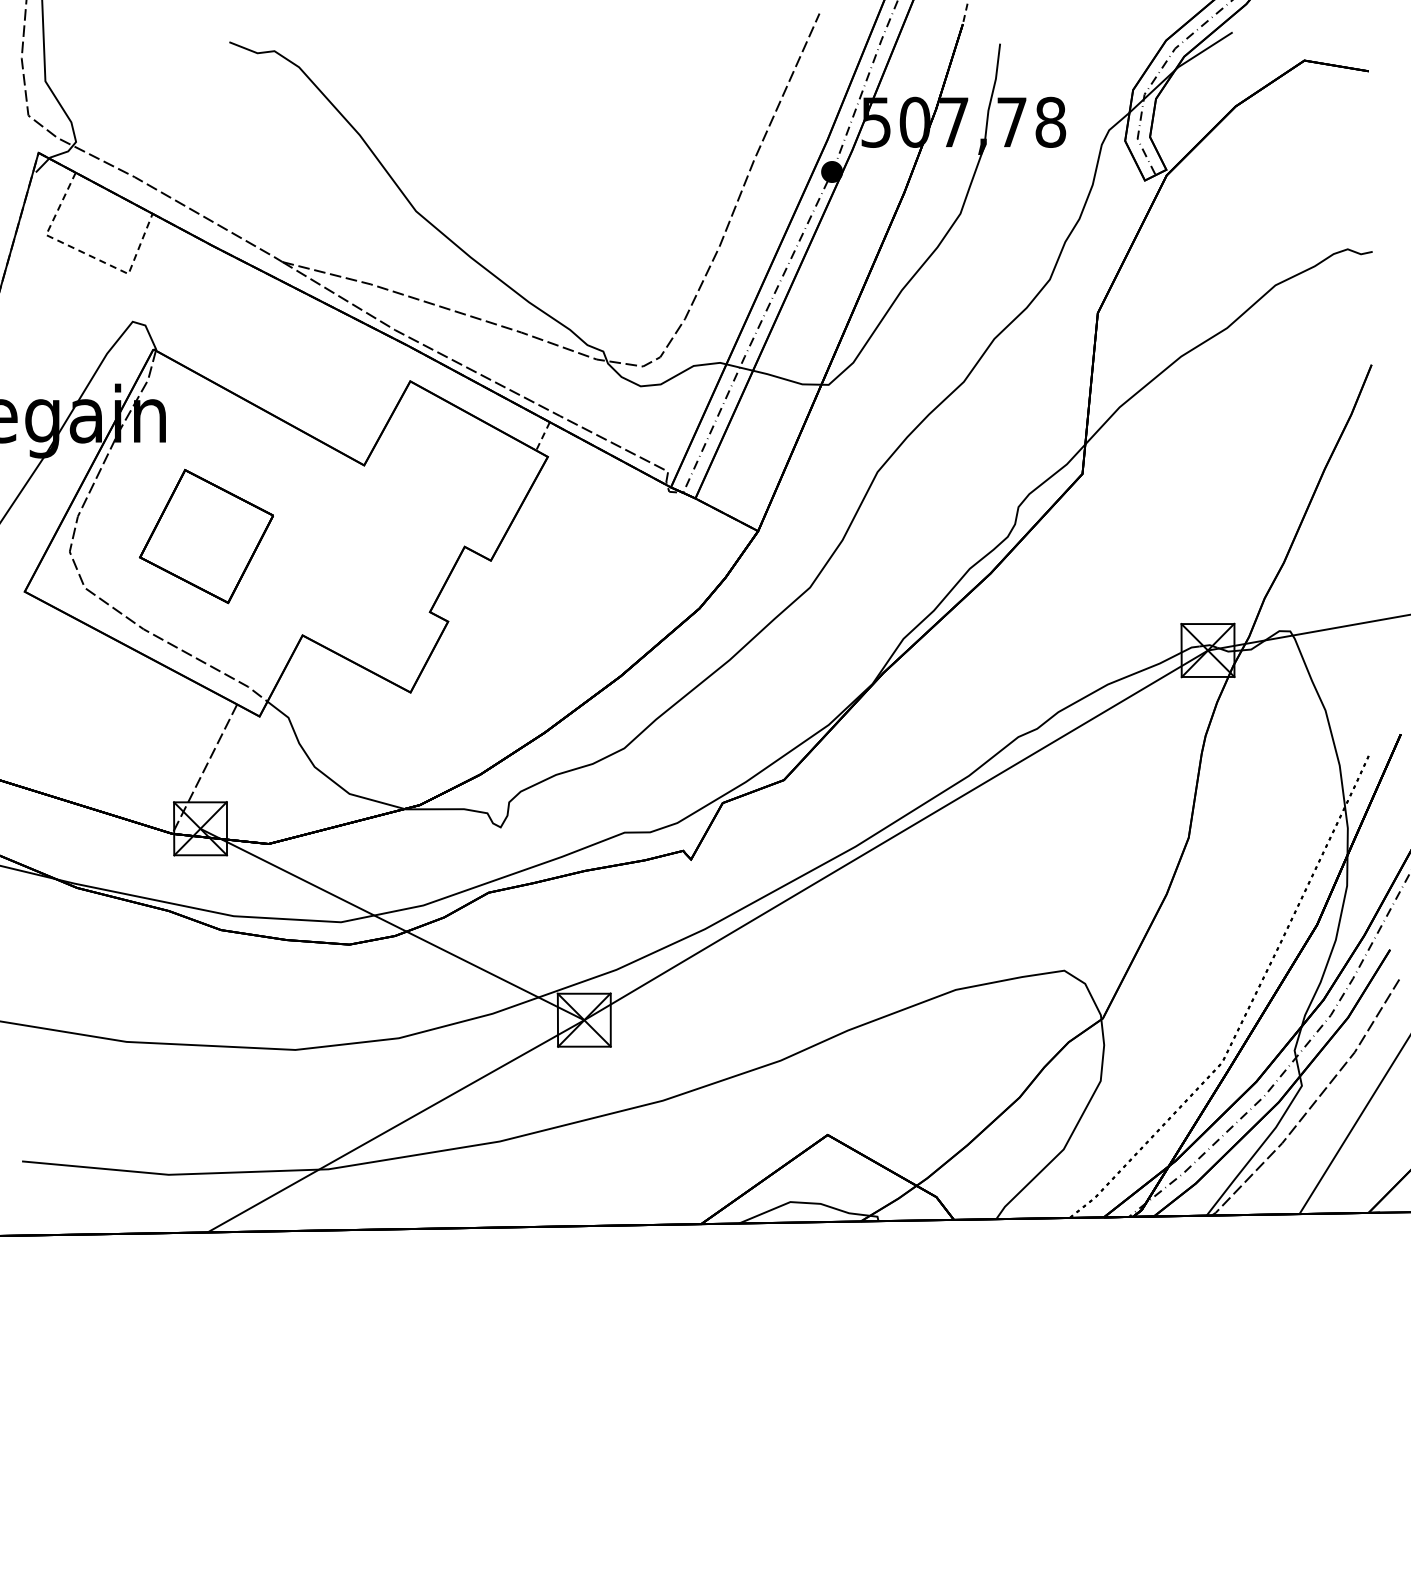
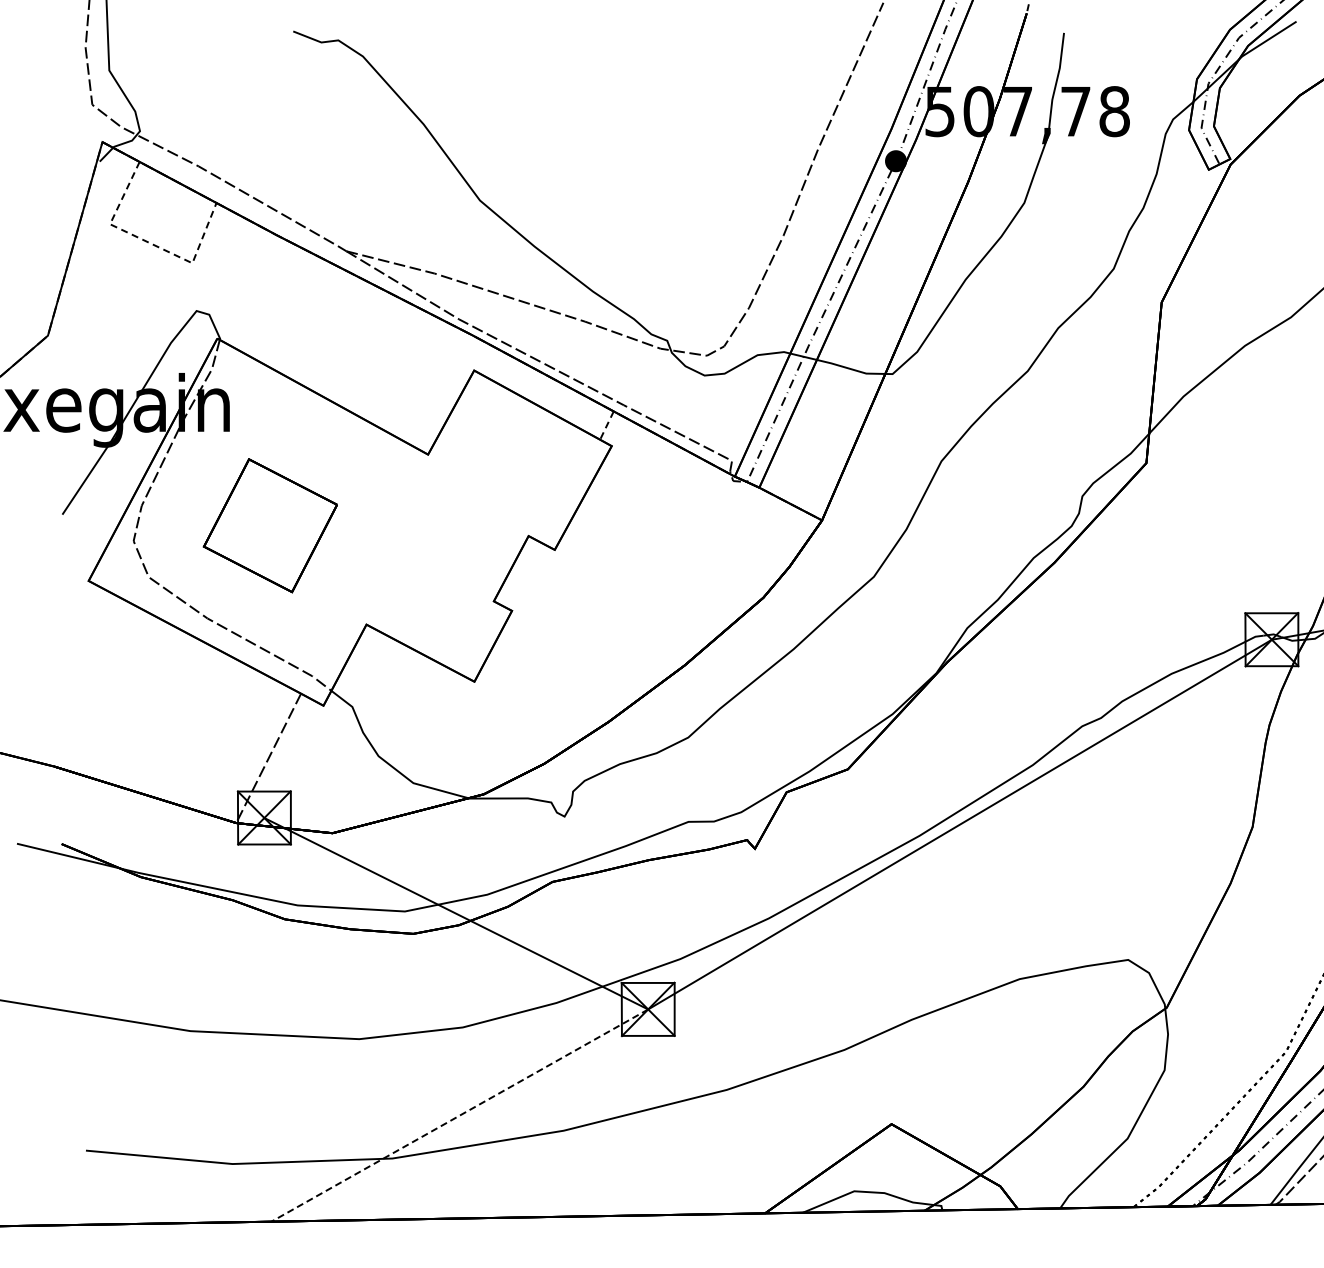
line: (395, 1126) -> (459, 1115), solid -> dashed

